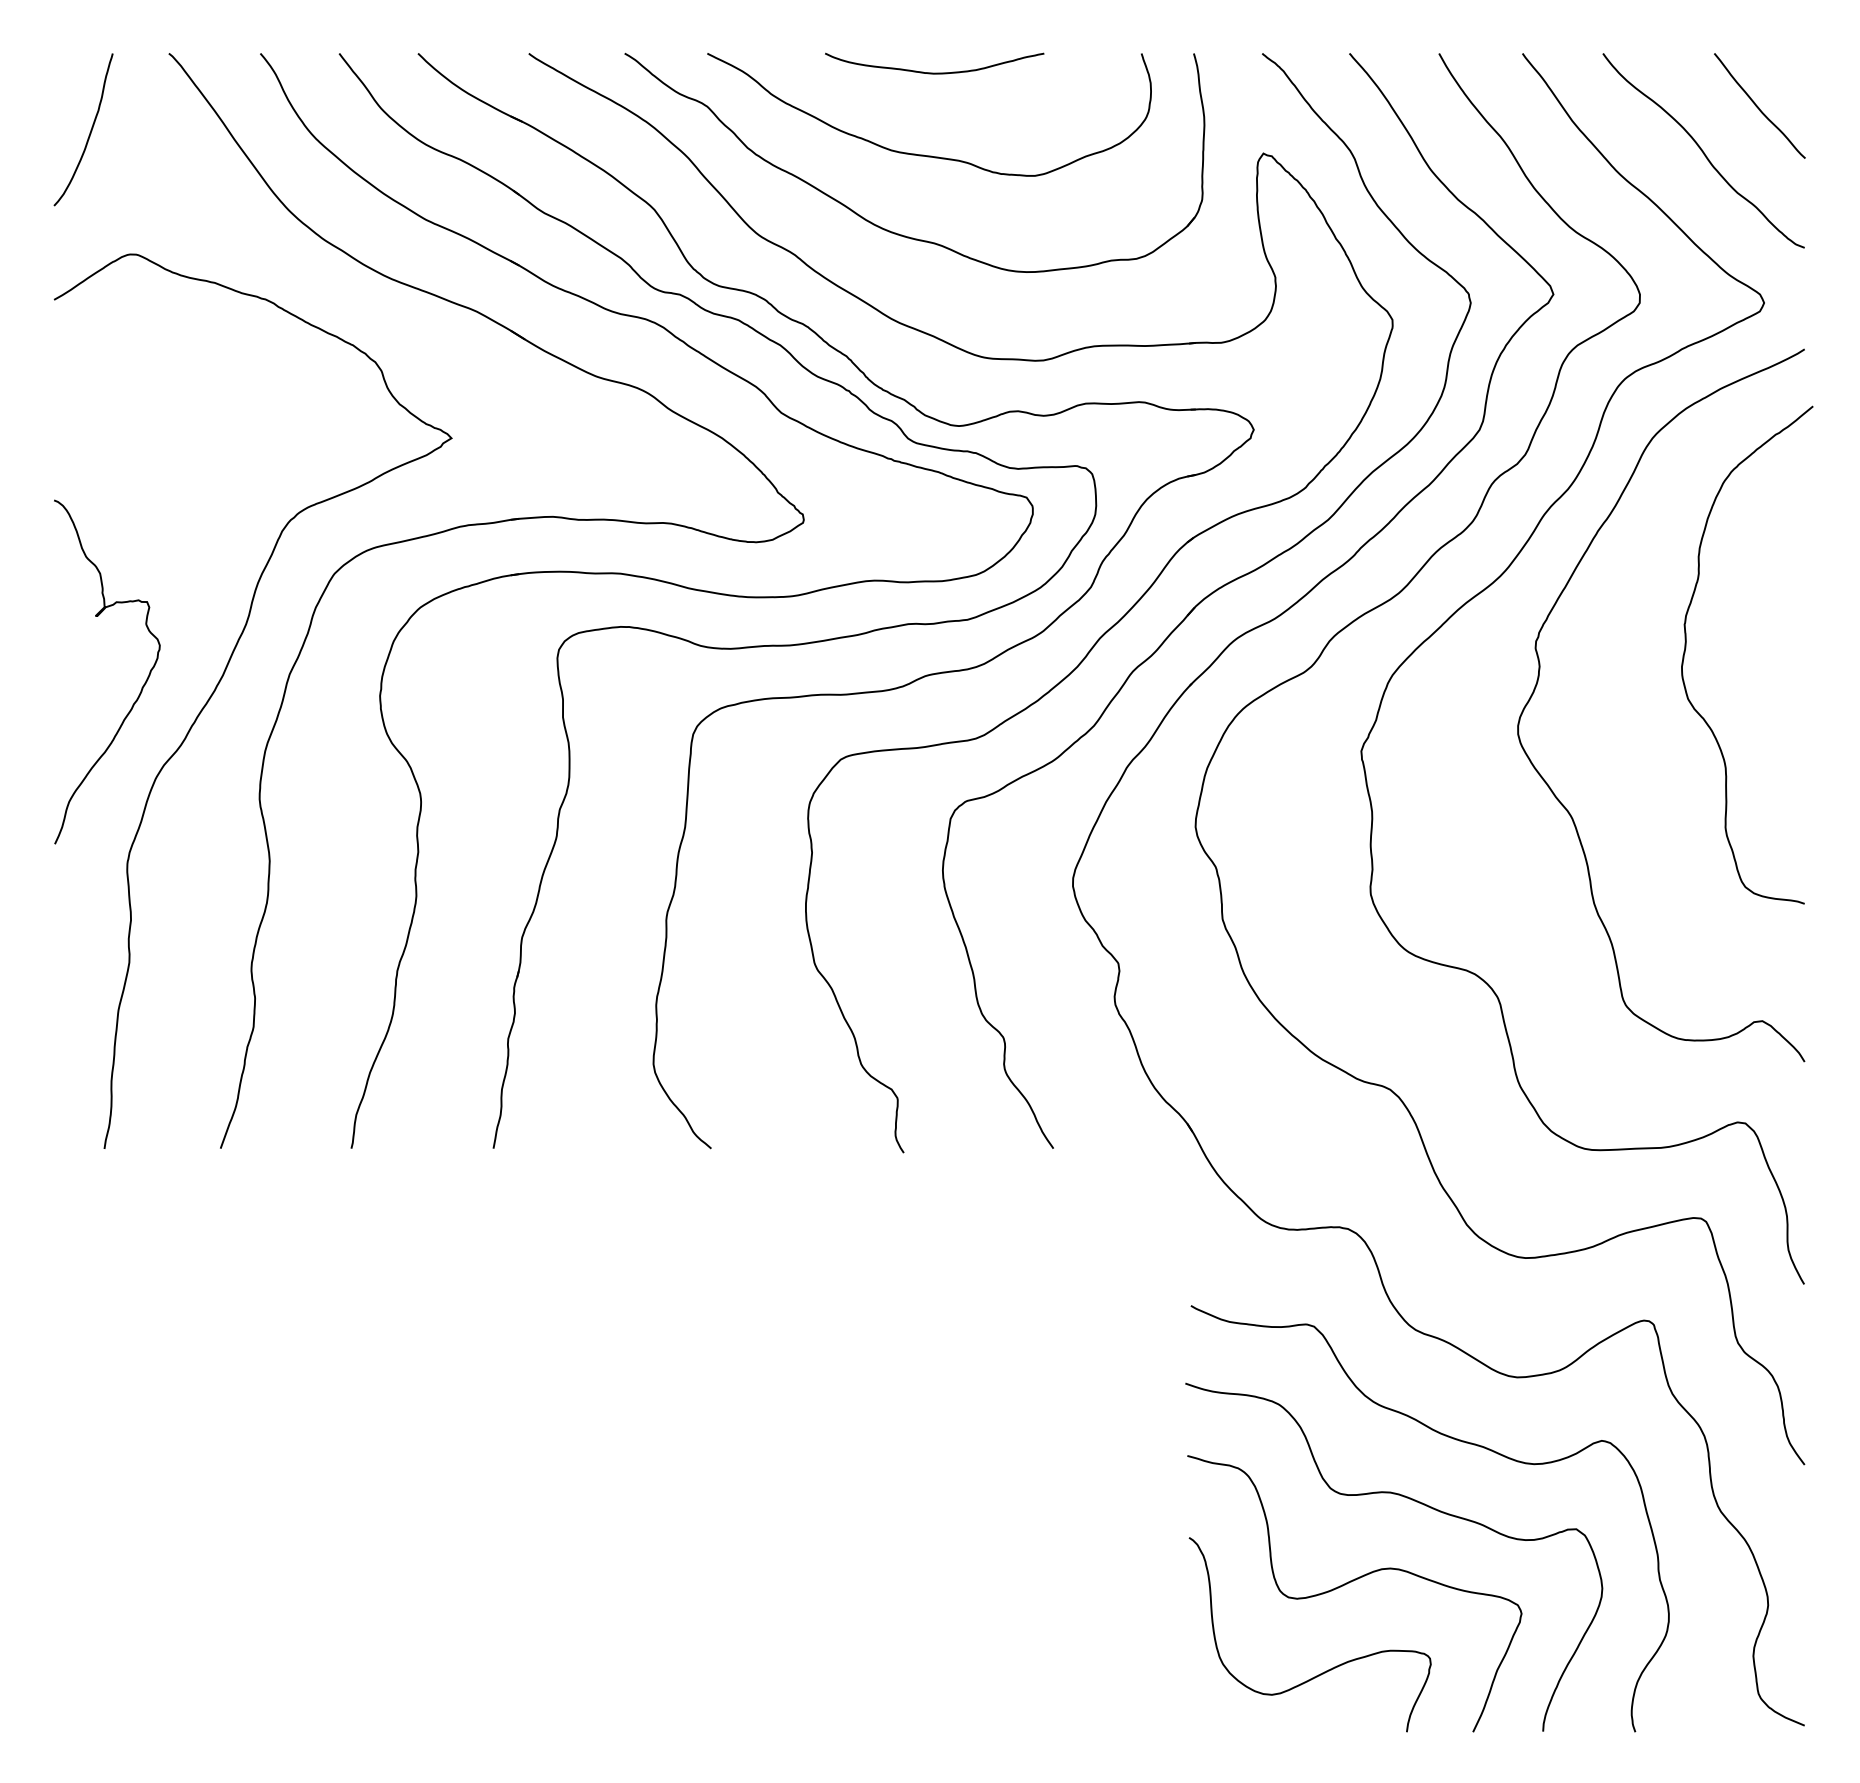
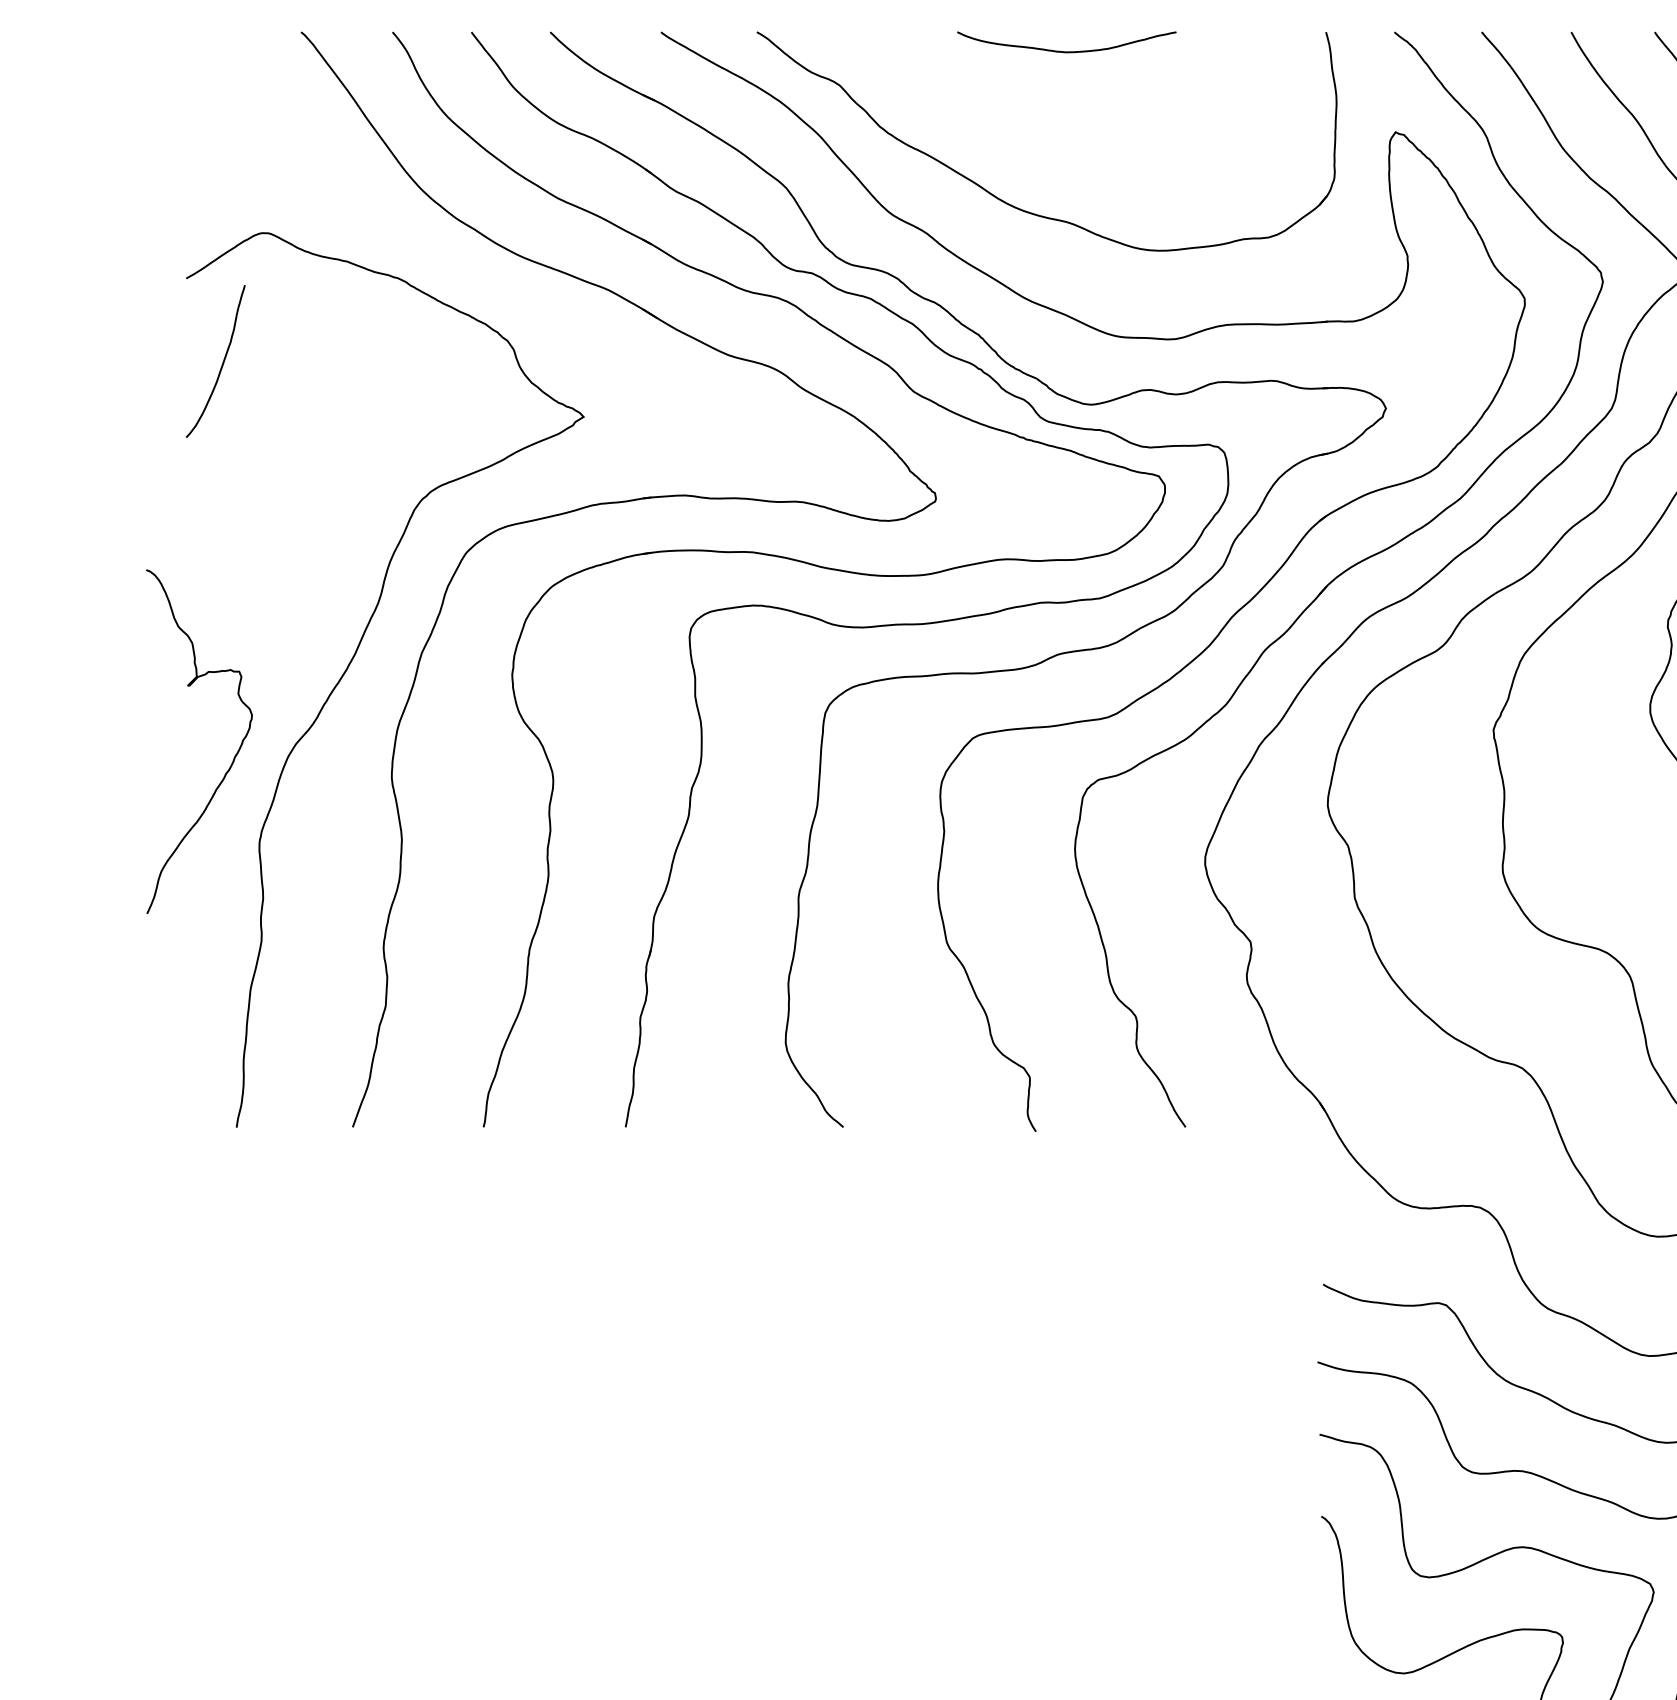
curve: (89, 132) -> (221, 364), moved
curve: (923, 154) -> (1055, 133), removed
curve: (141, 687) -> (233, 757), moved

